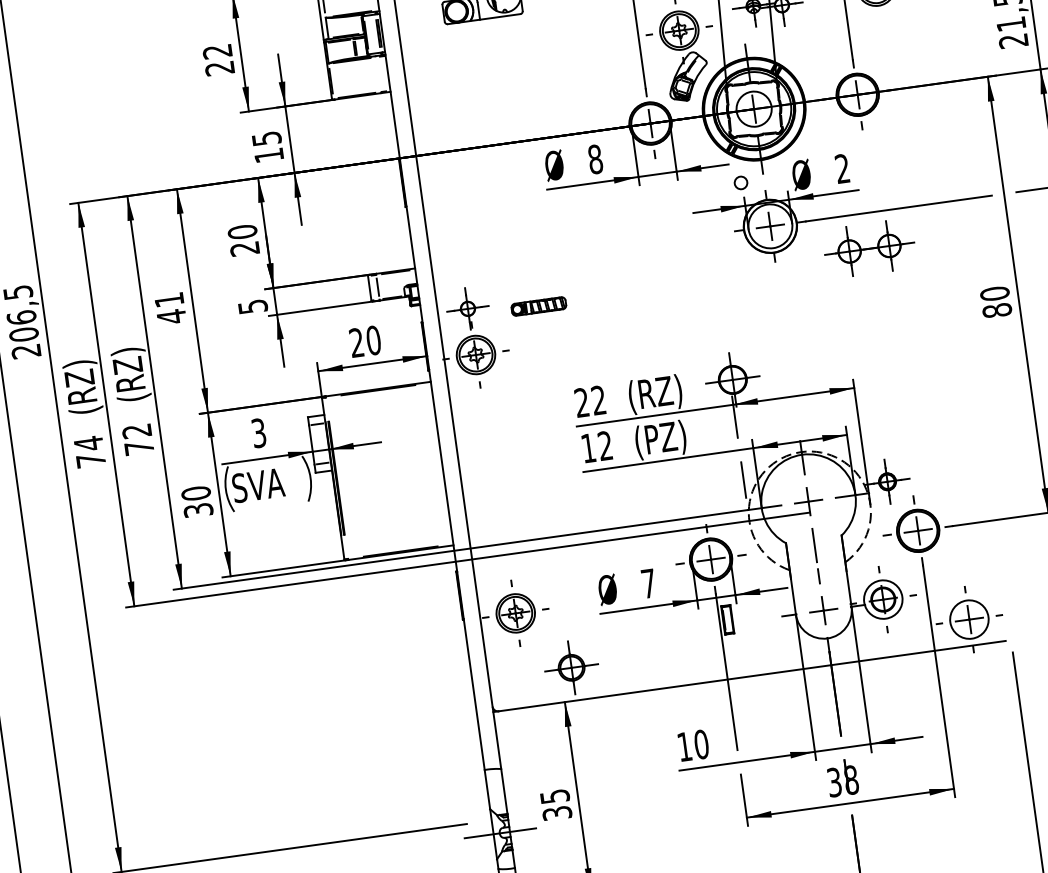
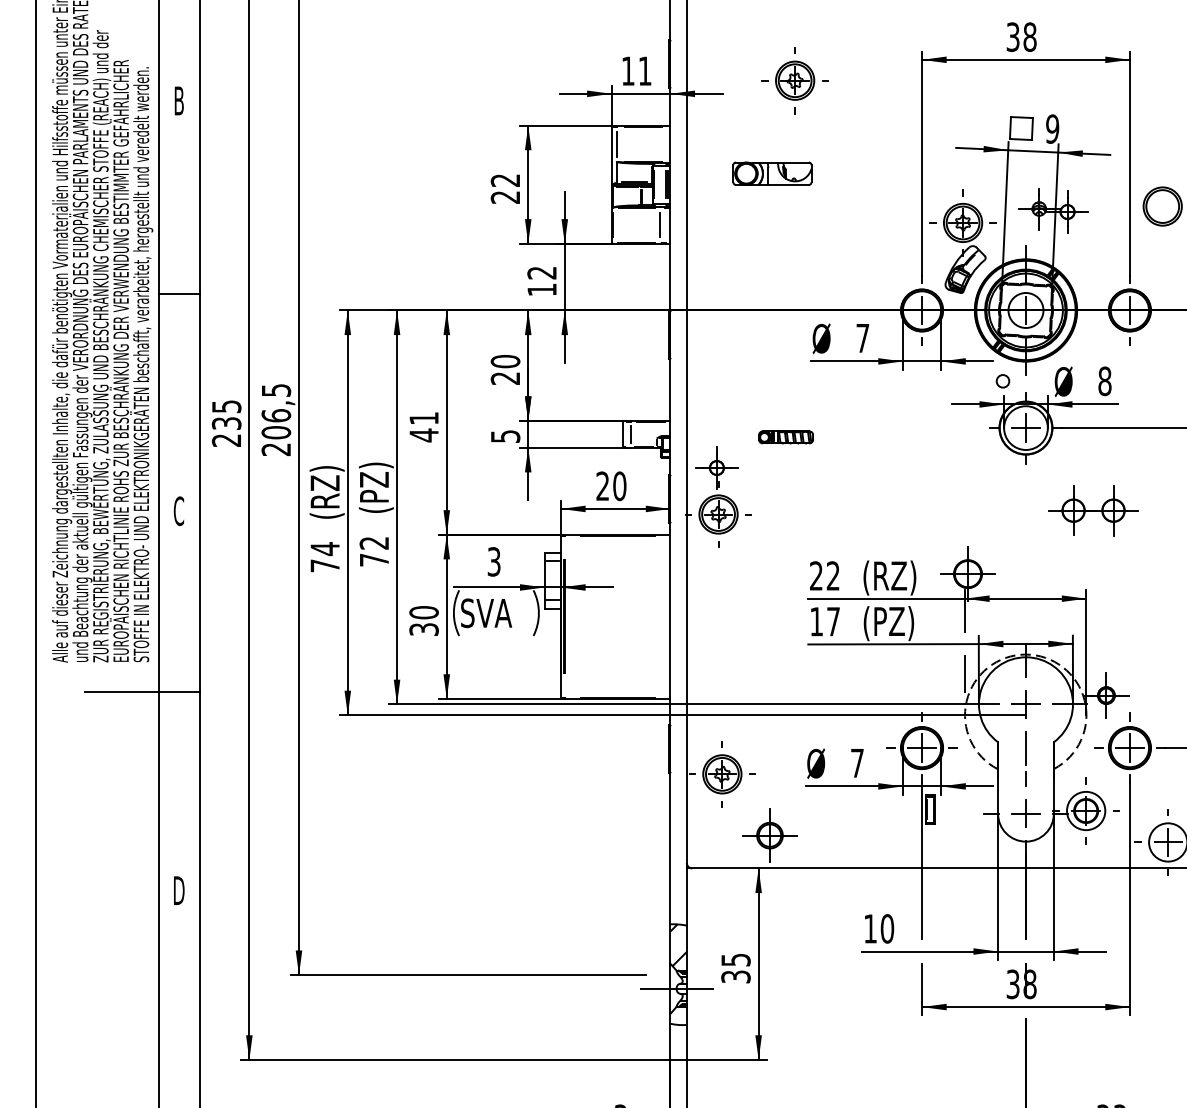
line: (378, 74) -> (660, 224), added
text: (266, 138) -> (541, 272), 15 -> 12
text: (595, 159) -> (862, 338), 8 -> 7
text: (842, 169) -> (1104, 381), 2 -> 8
part: (869, 248) -> (1093, 510), moved
part: (538, 306) -> (785, 437), moved
text: (129, 367) -> (375, 479), (RZ) -> (PZ)
text: (605, 445) -> (833, 621), 12 -> 17
hatch: (495, 789) -> (678, 945), added

